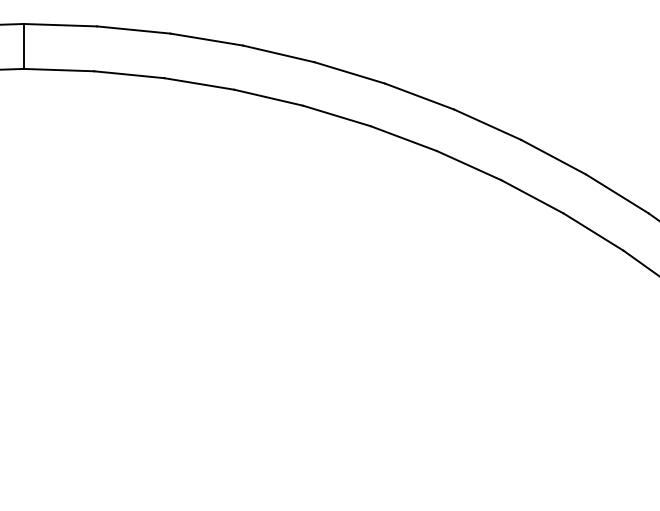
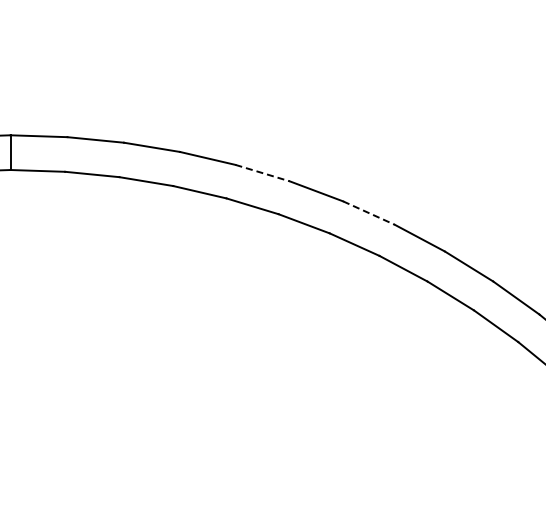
line: (351, 73) -> (263, 173), solid -> dashed
line: (488, 125) -> (369, 213), solid -> dashed

